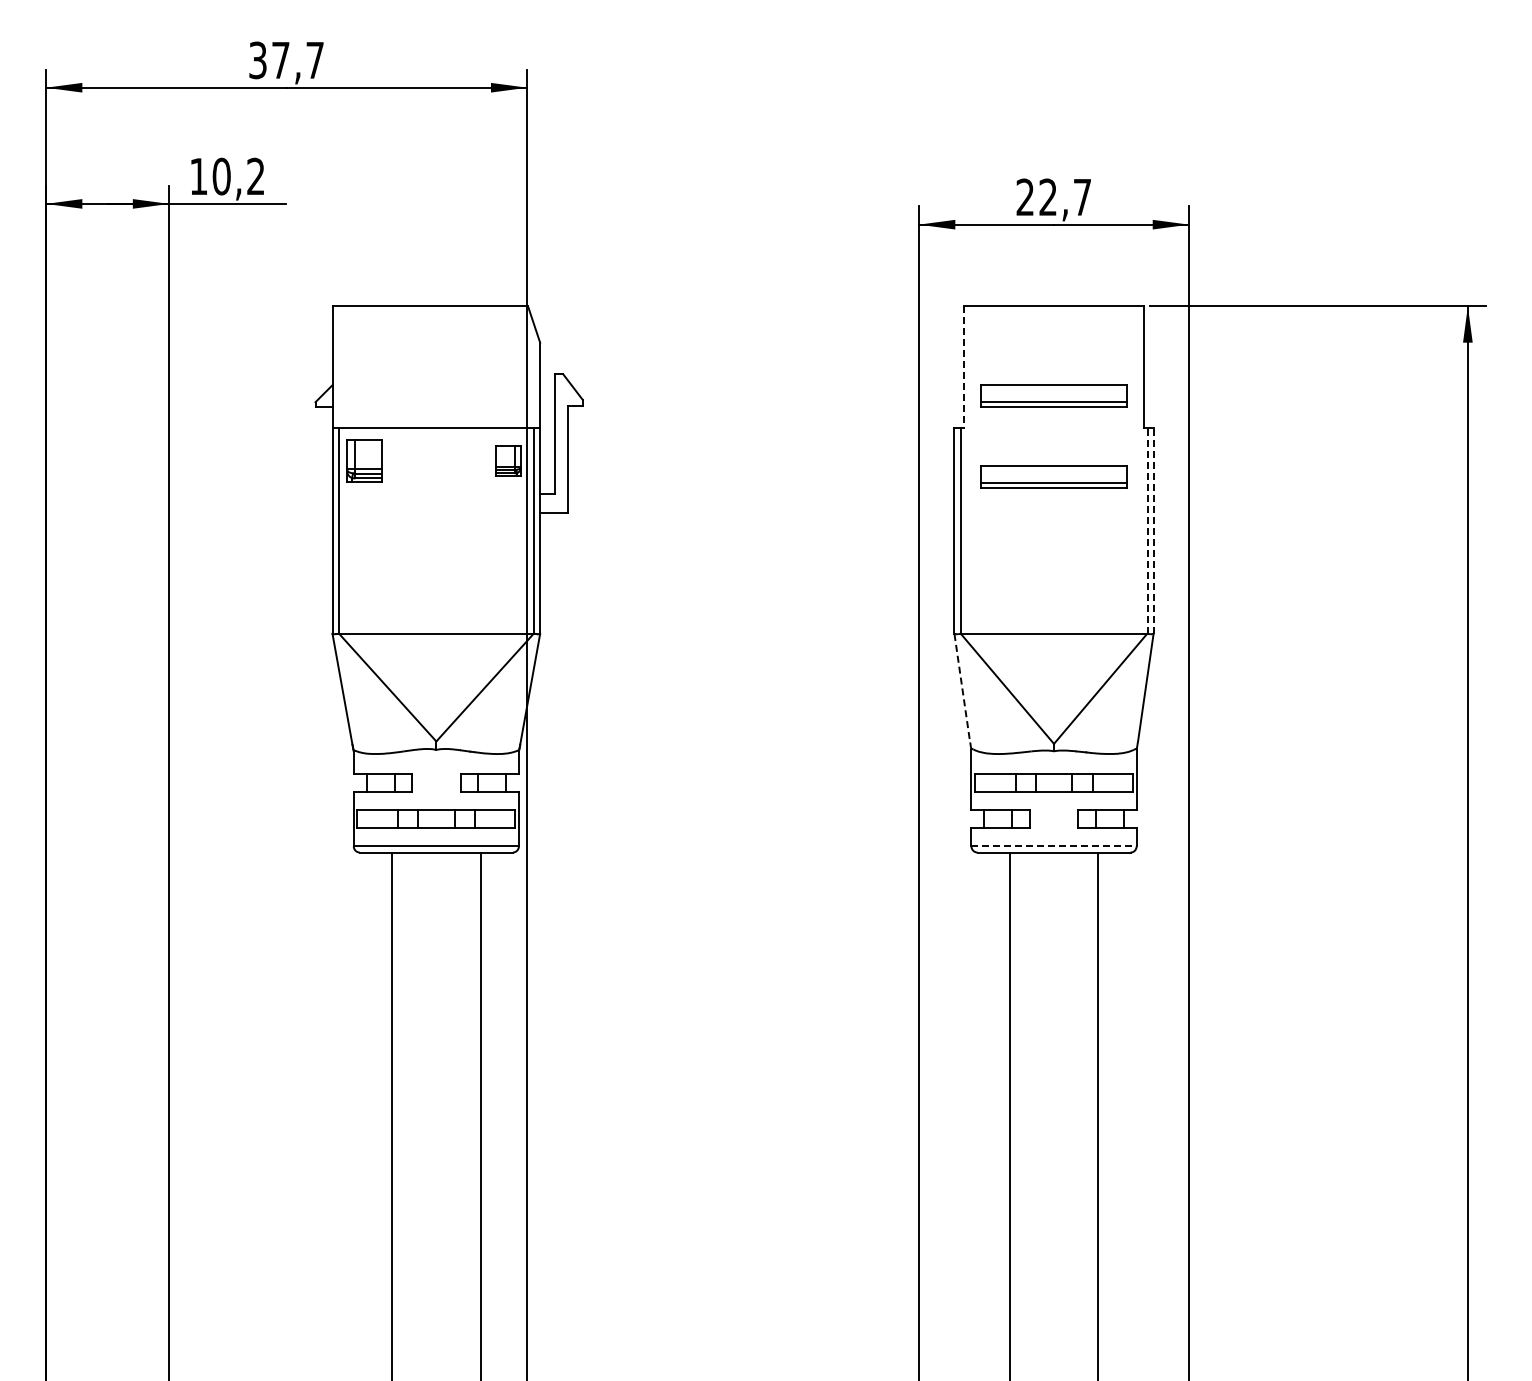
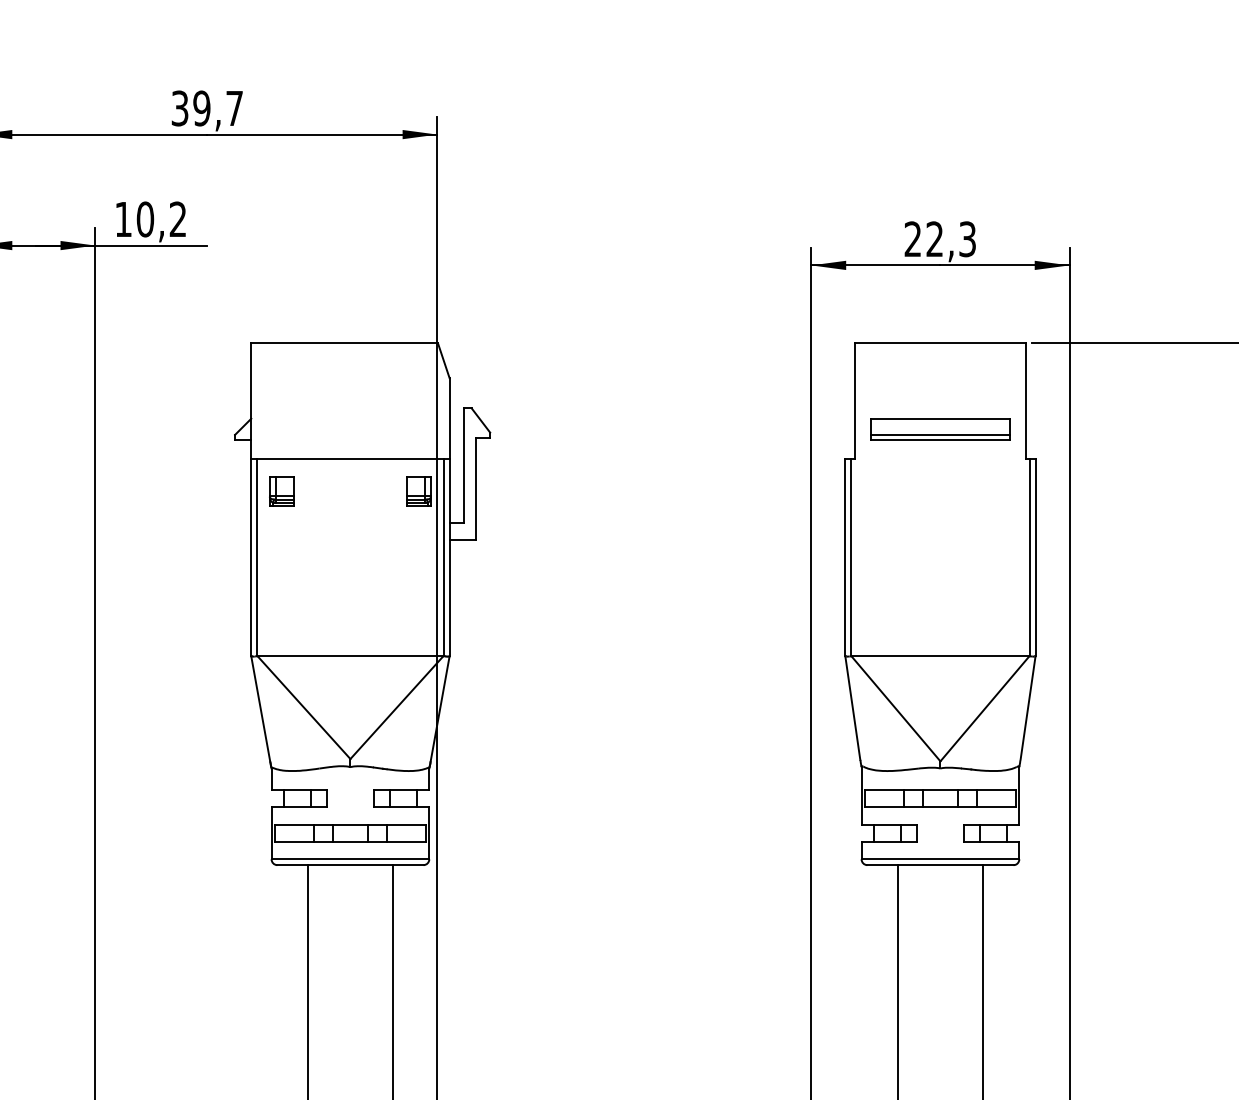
text: (280, 60) -> (201, 108), 37,7 -> 39,7
text: (1082, 197) -> (967, 239), 22,7 -> 22,3
line: (964, 366) -> (854, 400), dashed -> solid
part: (364, 460) -> (281, 490), size x0.71
part: (1053, 476) -> (939, 505), removed
line: (1147, 530) -> (1029, 557), dashed -> solid
line: (1153, 530) -> (1035, 557), dashed -> solid
line: (962, 688) -> (853, 708), dashed -> solid
line: (1054, 846) -> (940, 859), dashed -> solid

